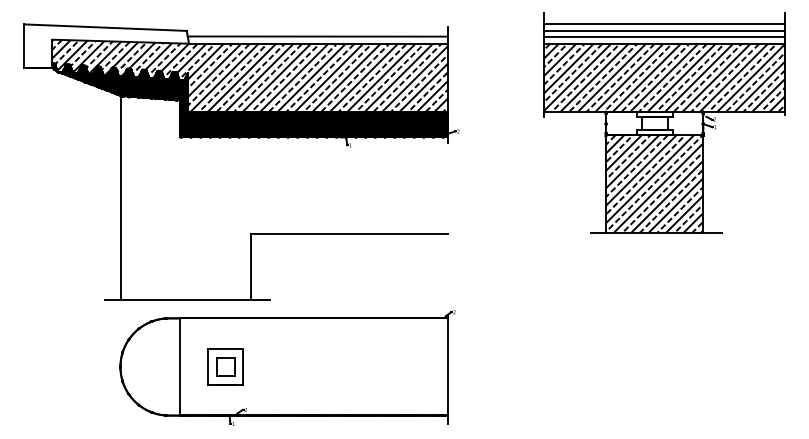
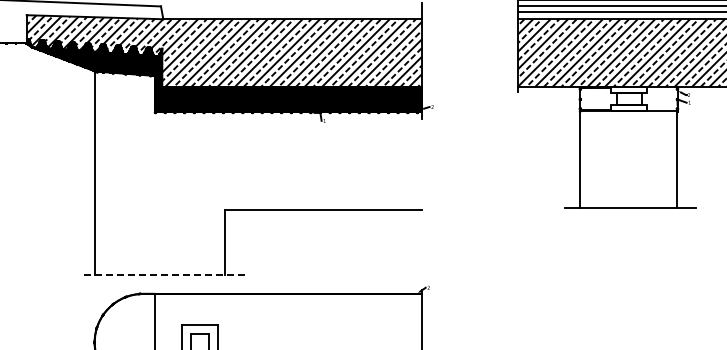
line: (317, 36) -> (291, 12), removed
hatch: (654, 183) -> (628, 159), removed
line: (187, 299) -> (161, 275), solid -> dashed

